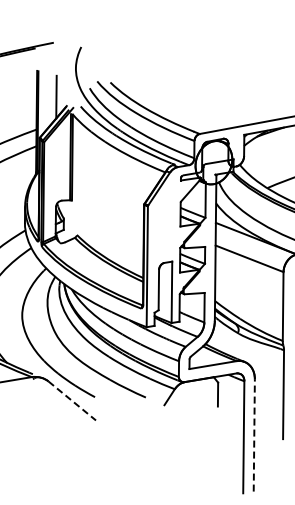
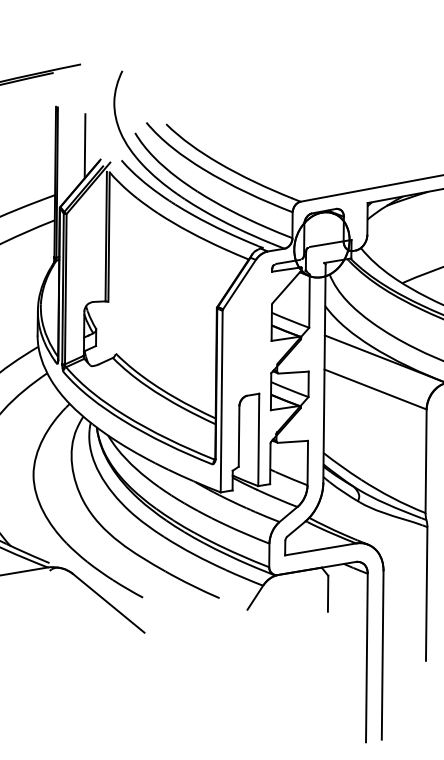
line: (72, 400) -> (109, 602), dashed -> solid
line: (254, 435) -> (382, 655), dashed -> solid

